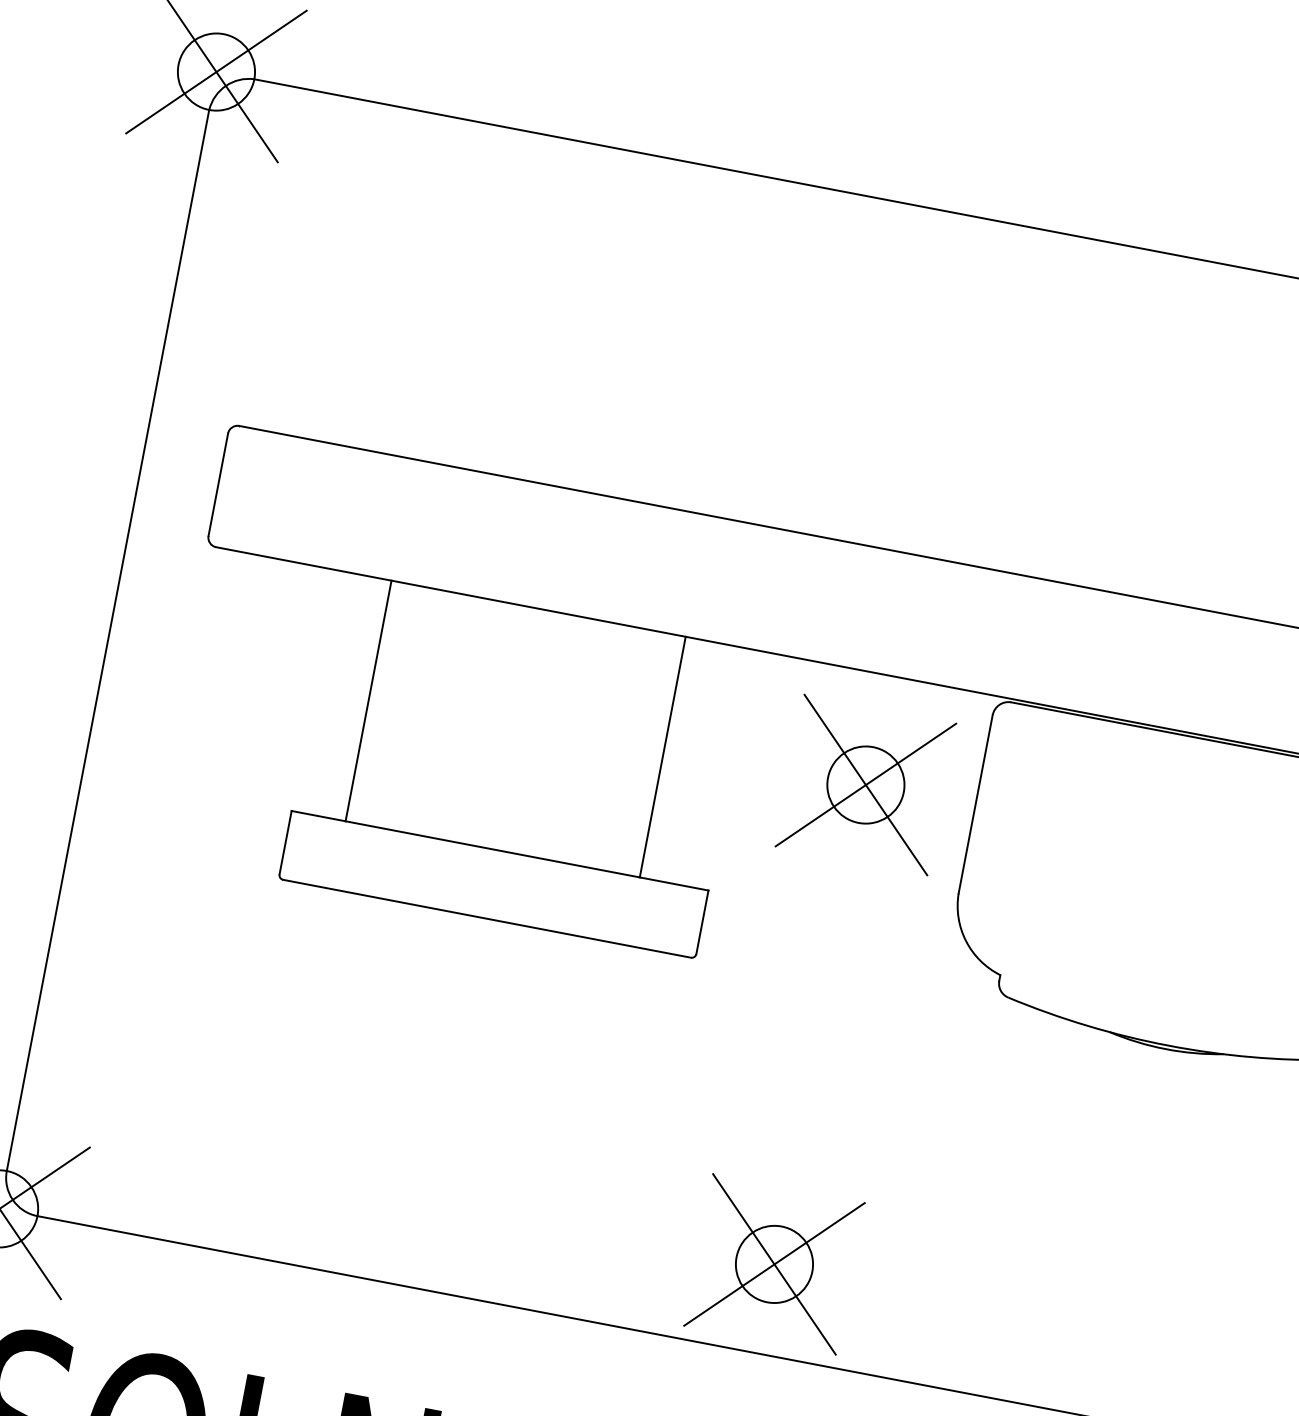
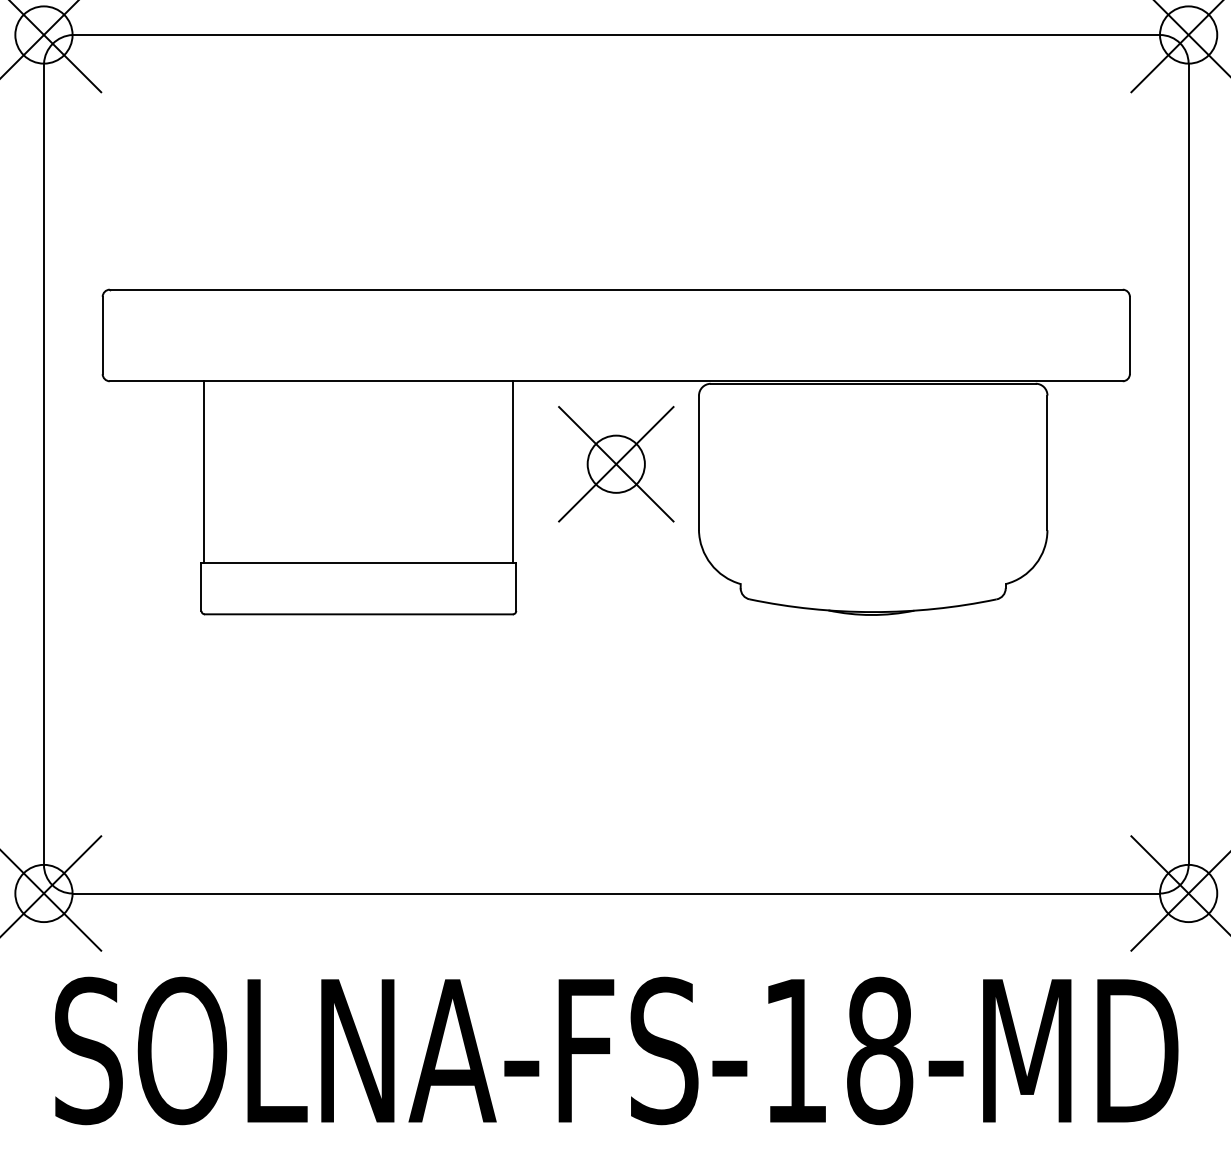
line: (368, 701) -> (204, 472), moved
line: (662, 757) -> (513, 472), moved
part: (774, 1264) -> (616, 826), removed

